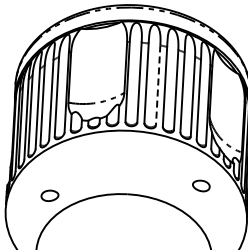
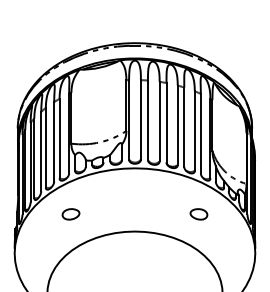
line: (158, 85) -> (159, 121), dashed -> solid
part: (200, 186) -> (198, 214), moved
part: (49, 195) -> (70, 214), moved

